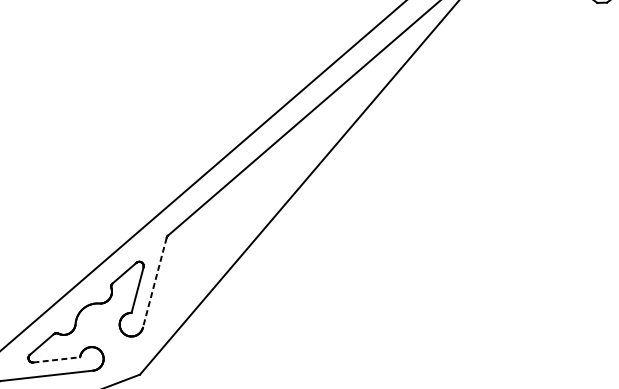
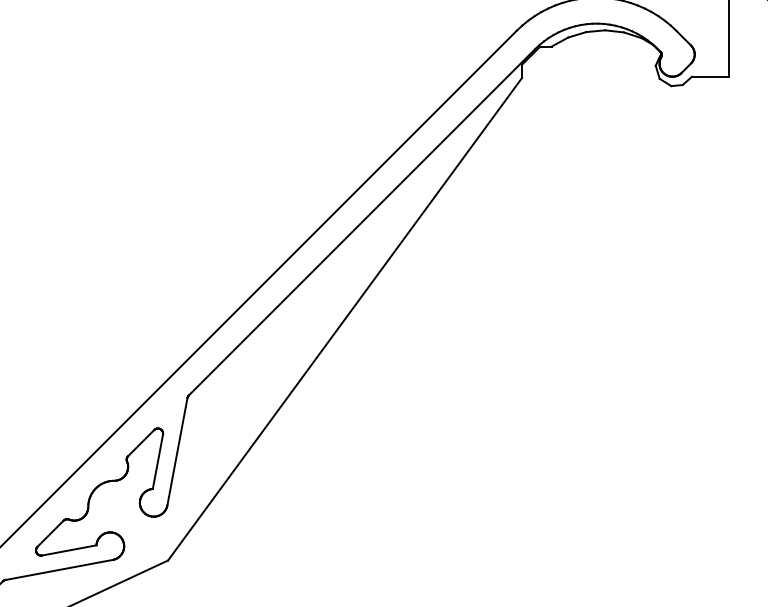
line: (154, 282) -> (177, 451), dashed -> solid
line: (56, 359) -> (69, 550), dashed -> solid

